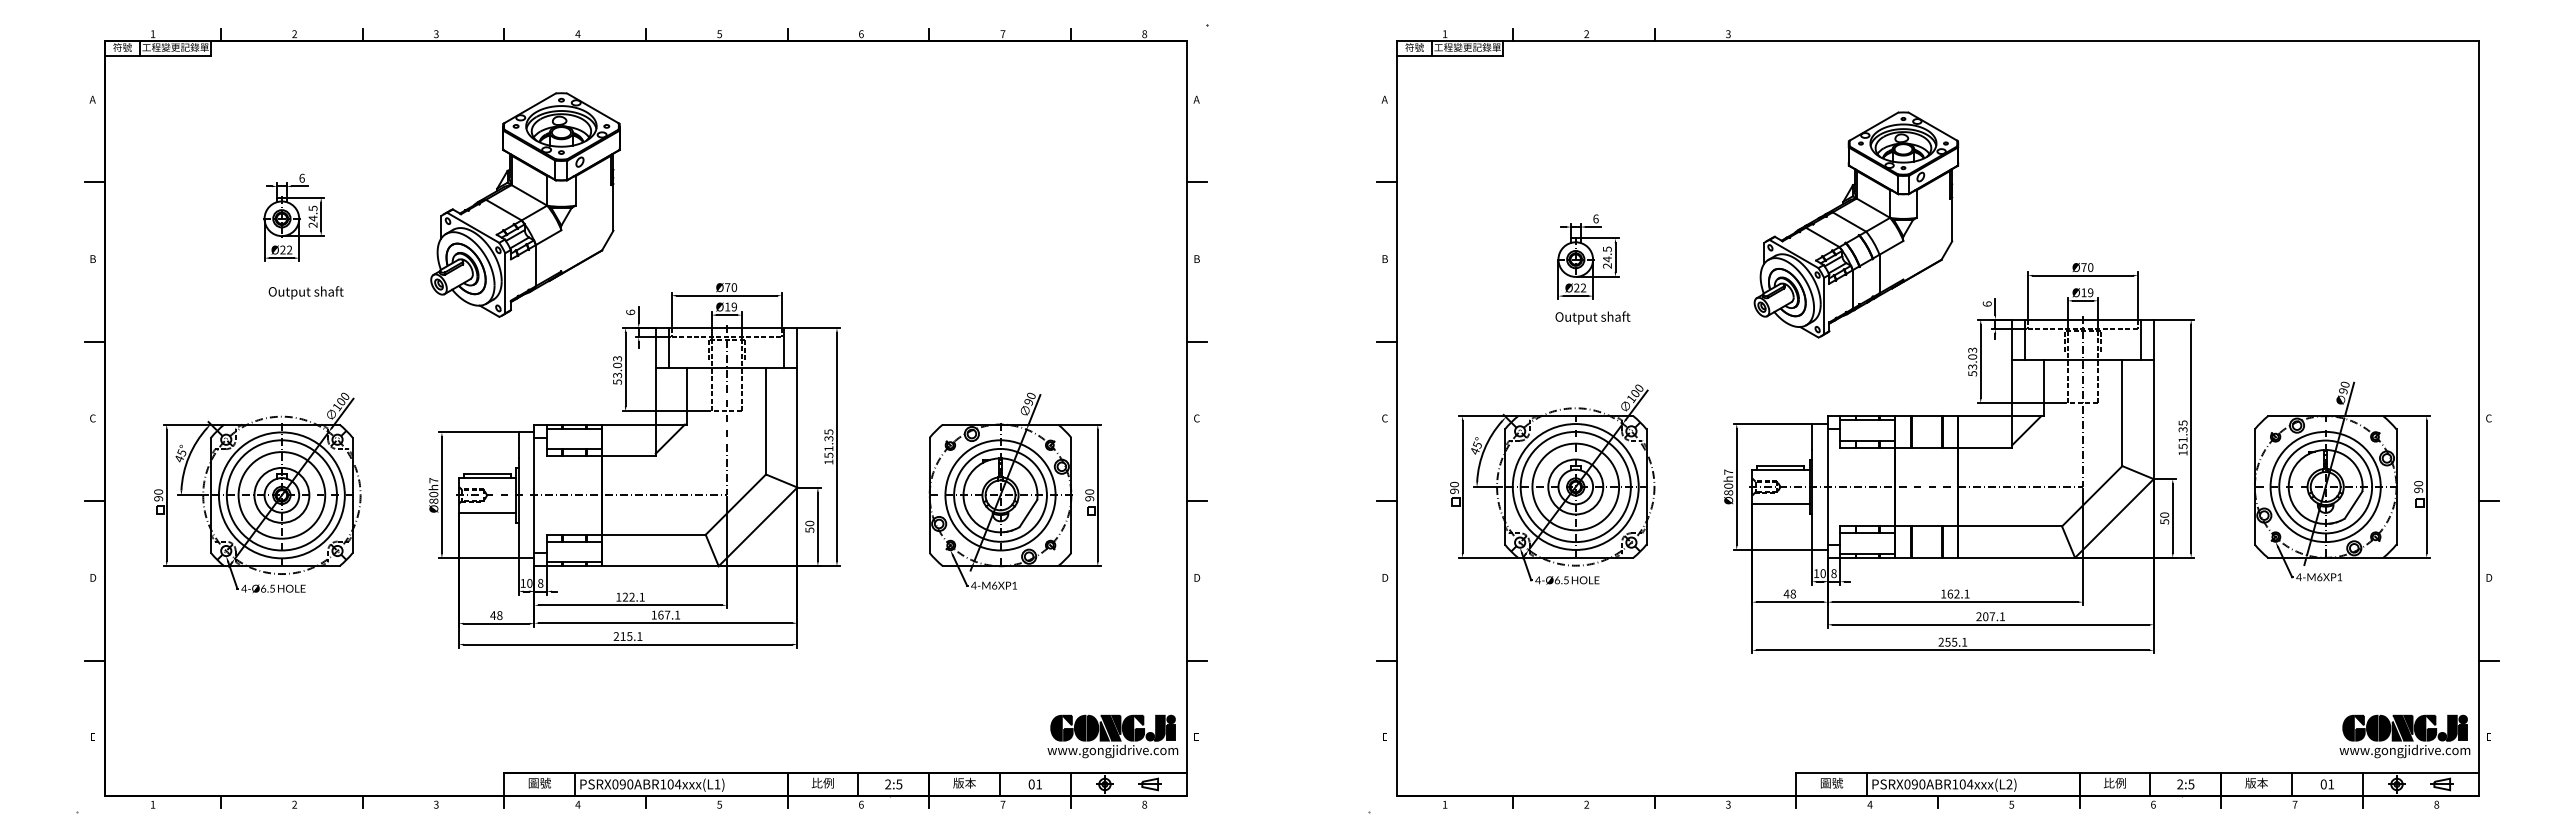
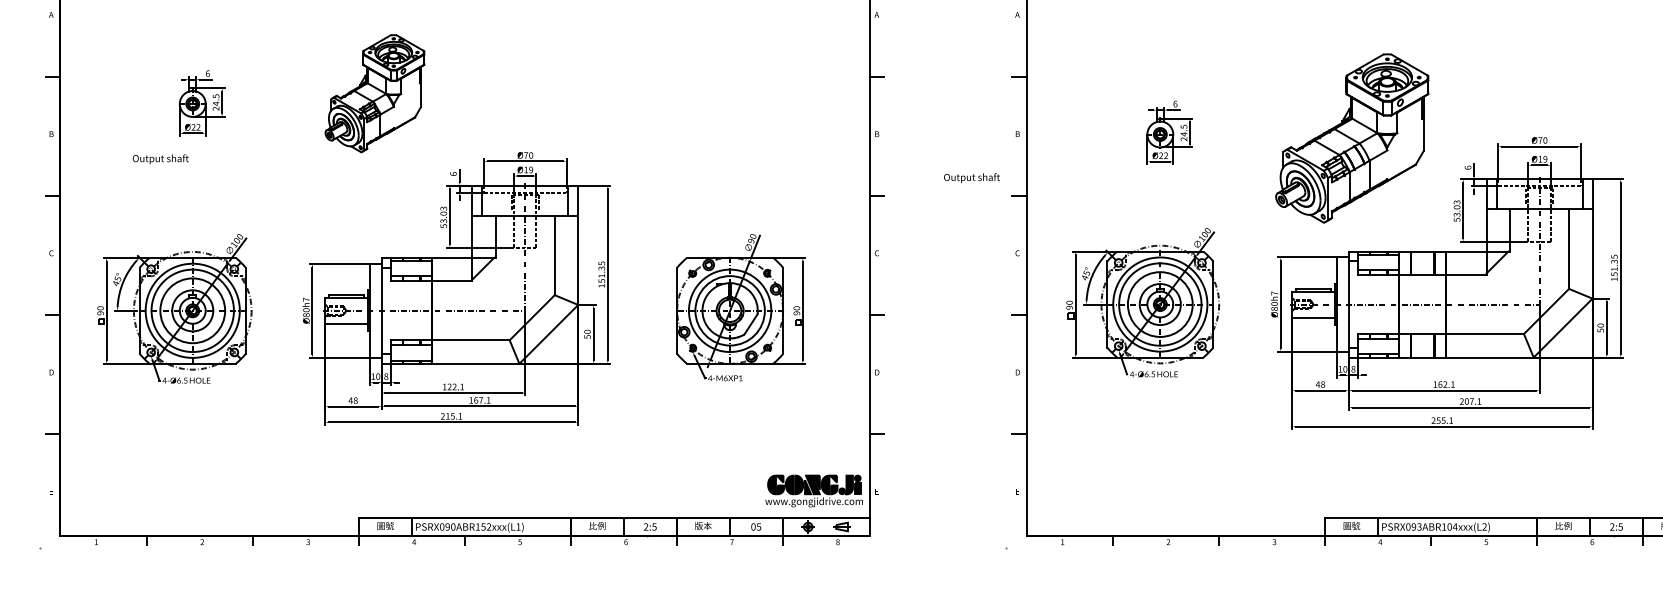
part: (525, 204) -> (374, 93), size x0.7
part: (1856, 224) -> (1352, 138), moved
text: (305, 292) -> (160, 159), moved
text: (1592, 317) -> (971, 177), moved
text: (674, 784) -> (486, 527), PSRX090ABR104xxx(L1) -> PSRX090ABR152xxx(L1)
text: (1039, 784) -> (759, 527), 01 -> 05
text: (1922, 784) -> (1419, 527), PSRX090ABR104xxx(L2) -> PSRX093ABR104xxx(L2)

